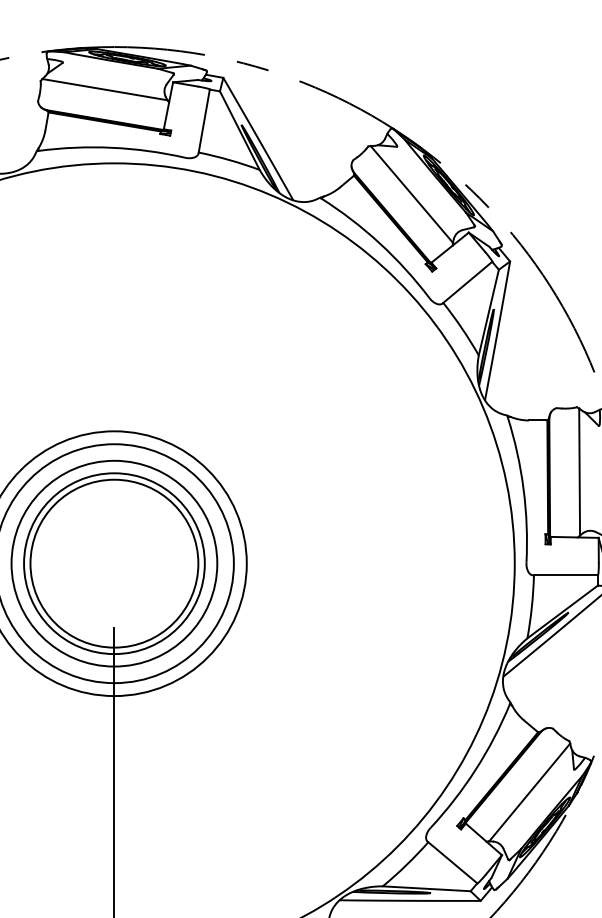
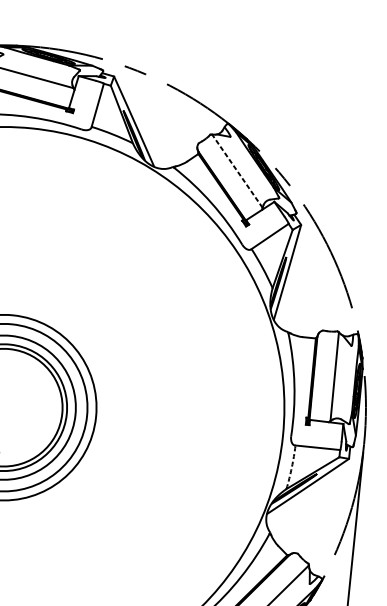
line: (411, 194) -> (237, 171), solid -> dashed
arc: (531, 606) -> (291, 467), solid -> dashed

